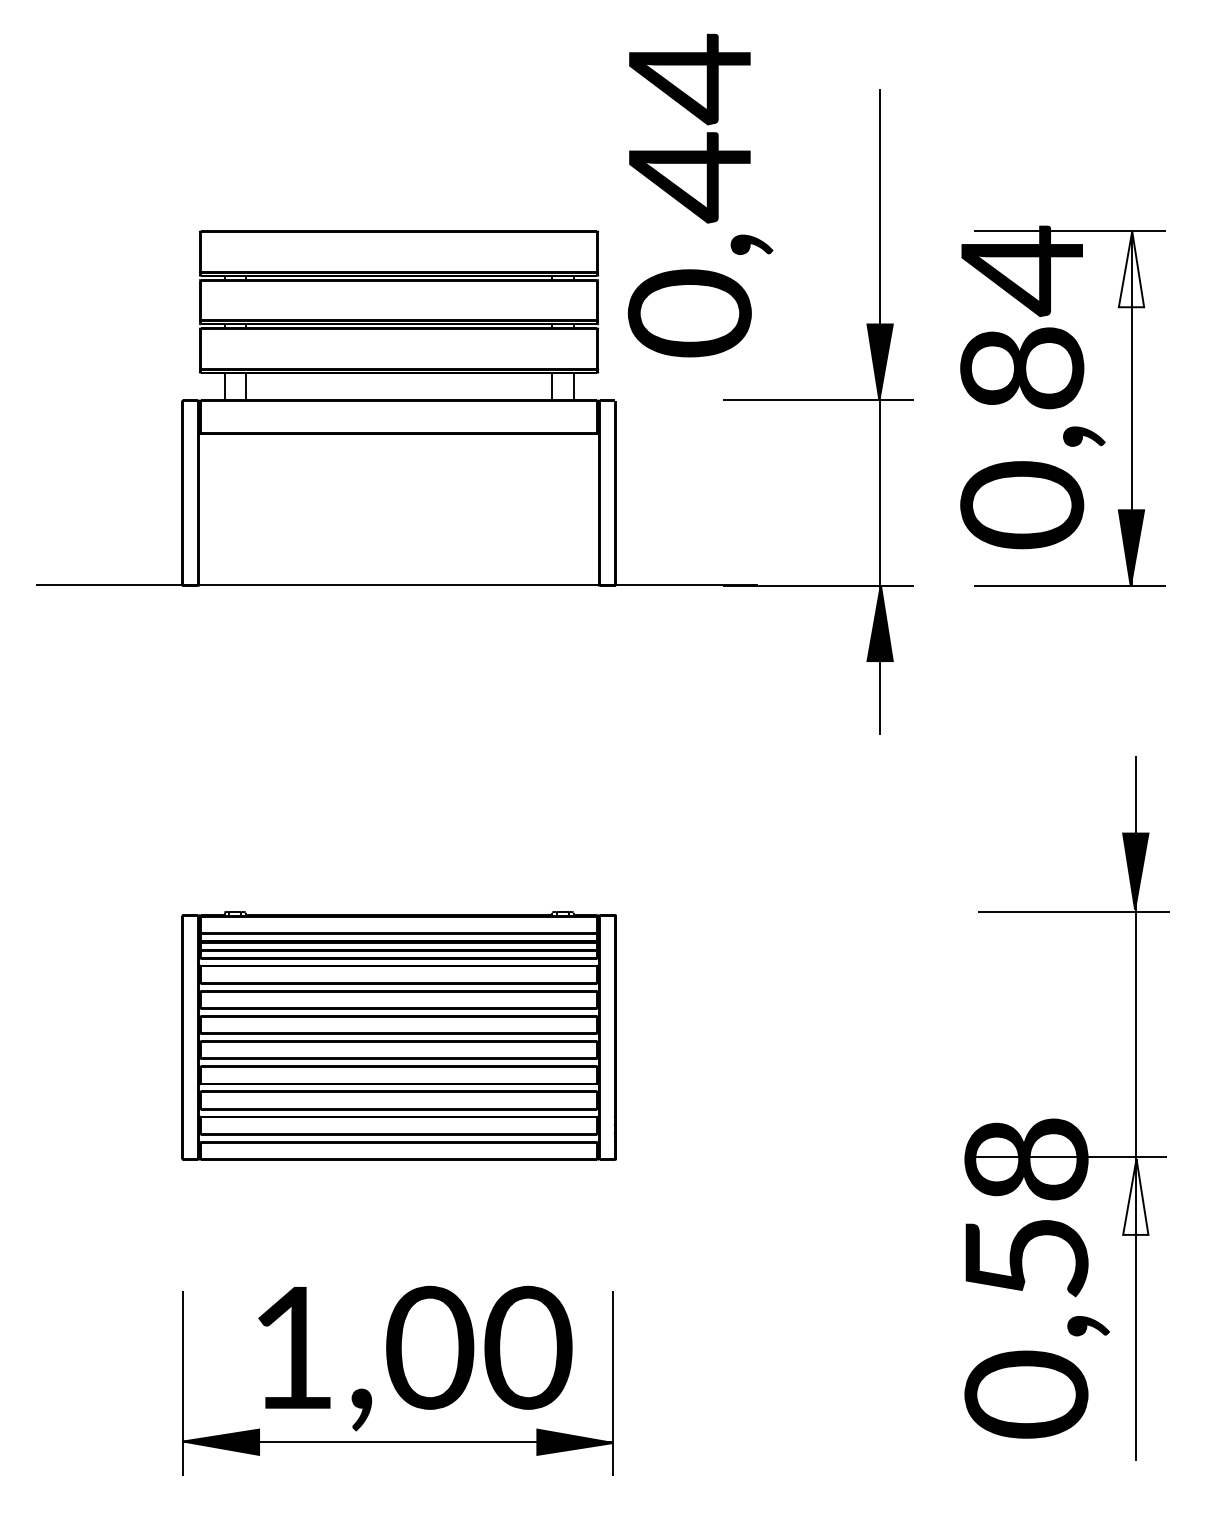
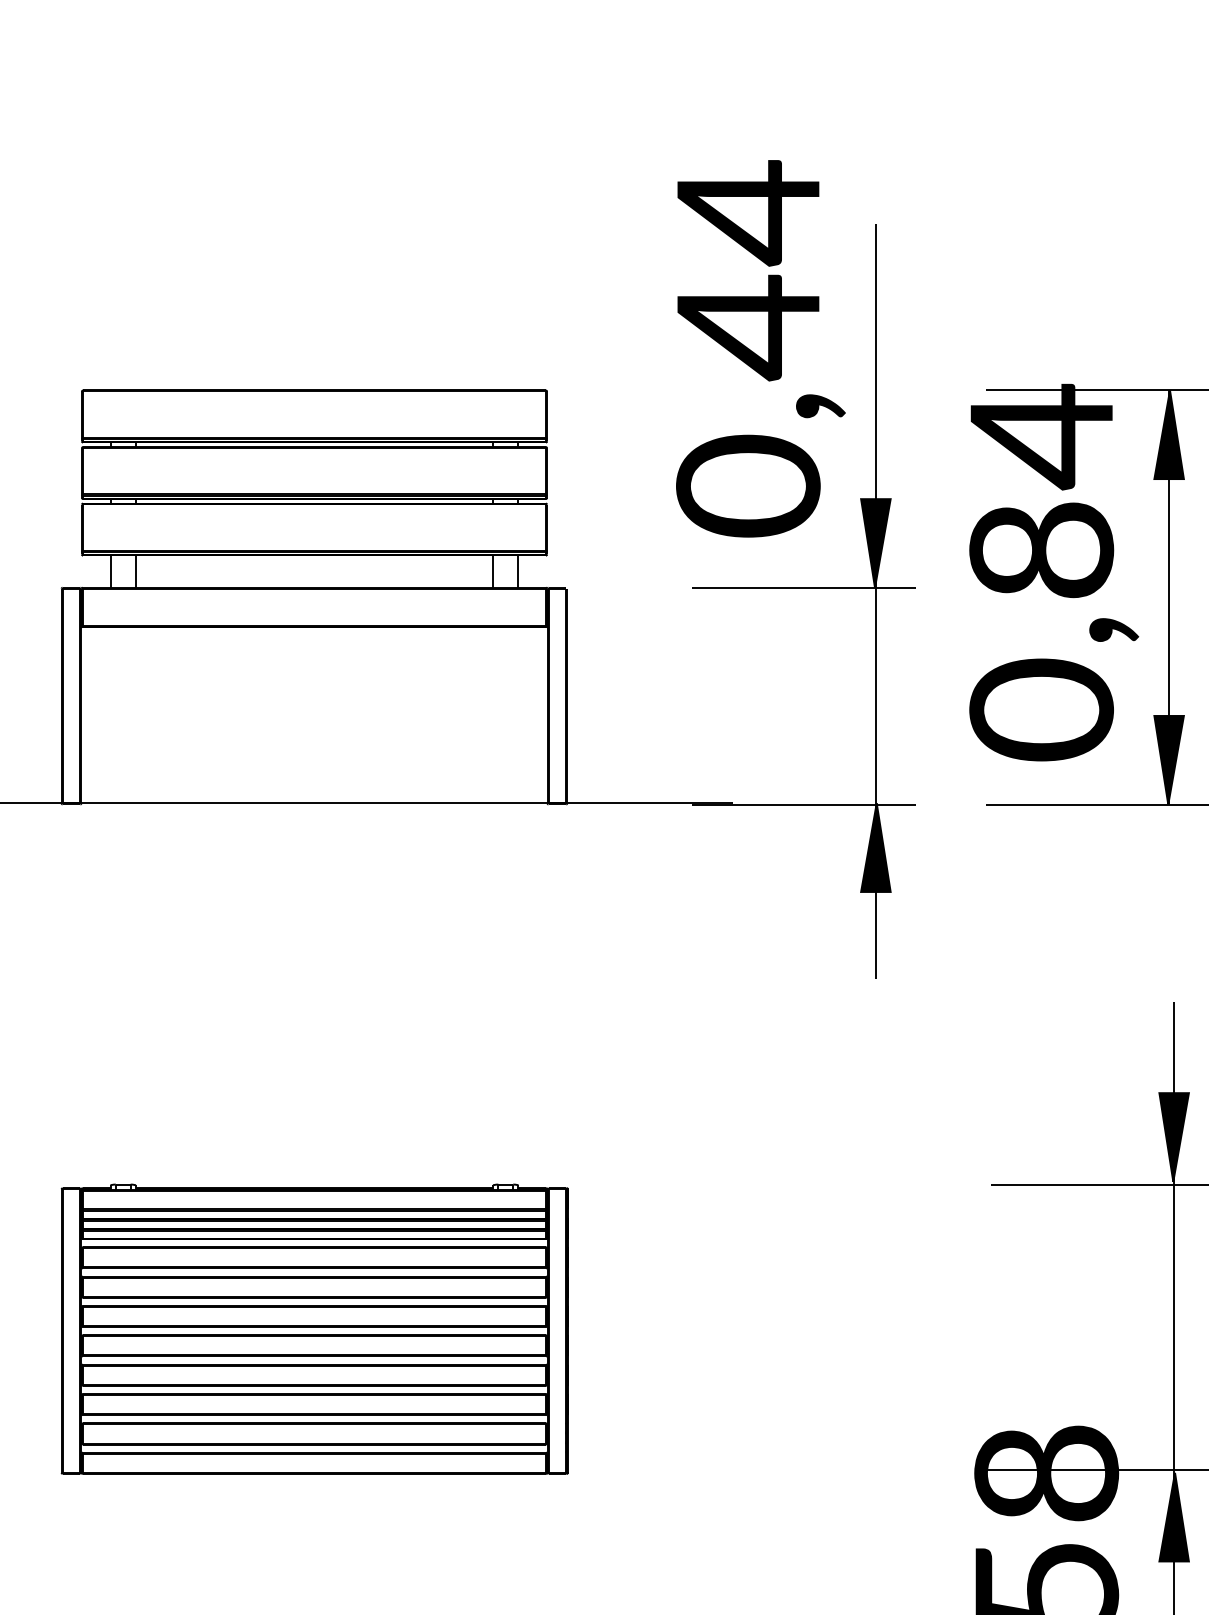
text: (700, 195) -> (760, 348), moved
fill: (1131, 269) -> (1169, 435), added
fill: (1135, 1196) -> (1173, 1516), added

